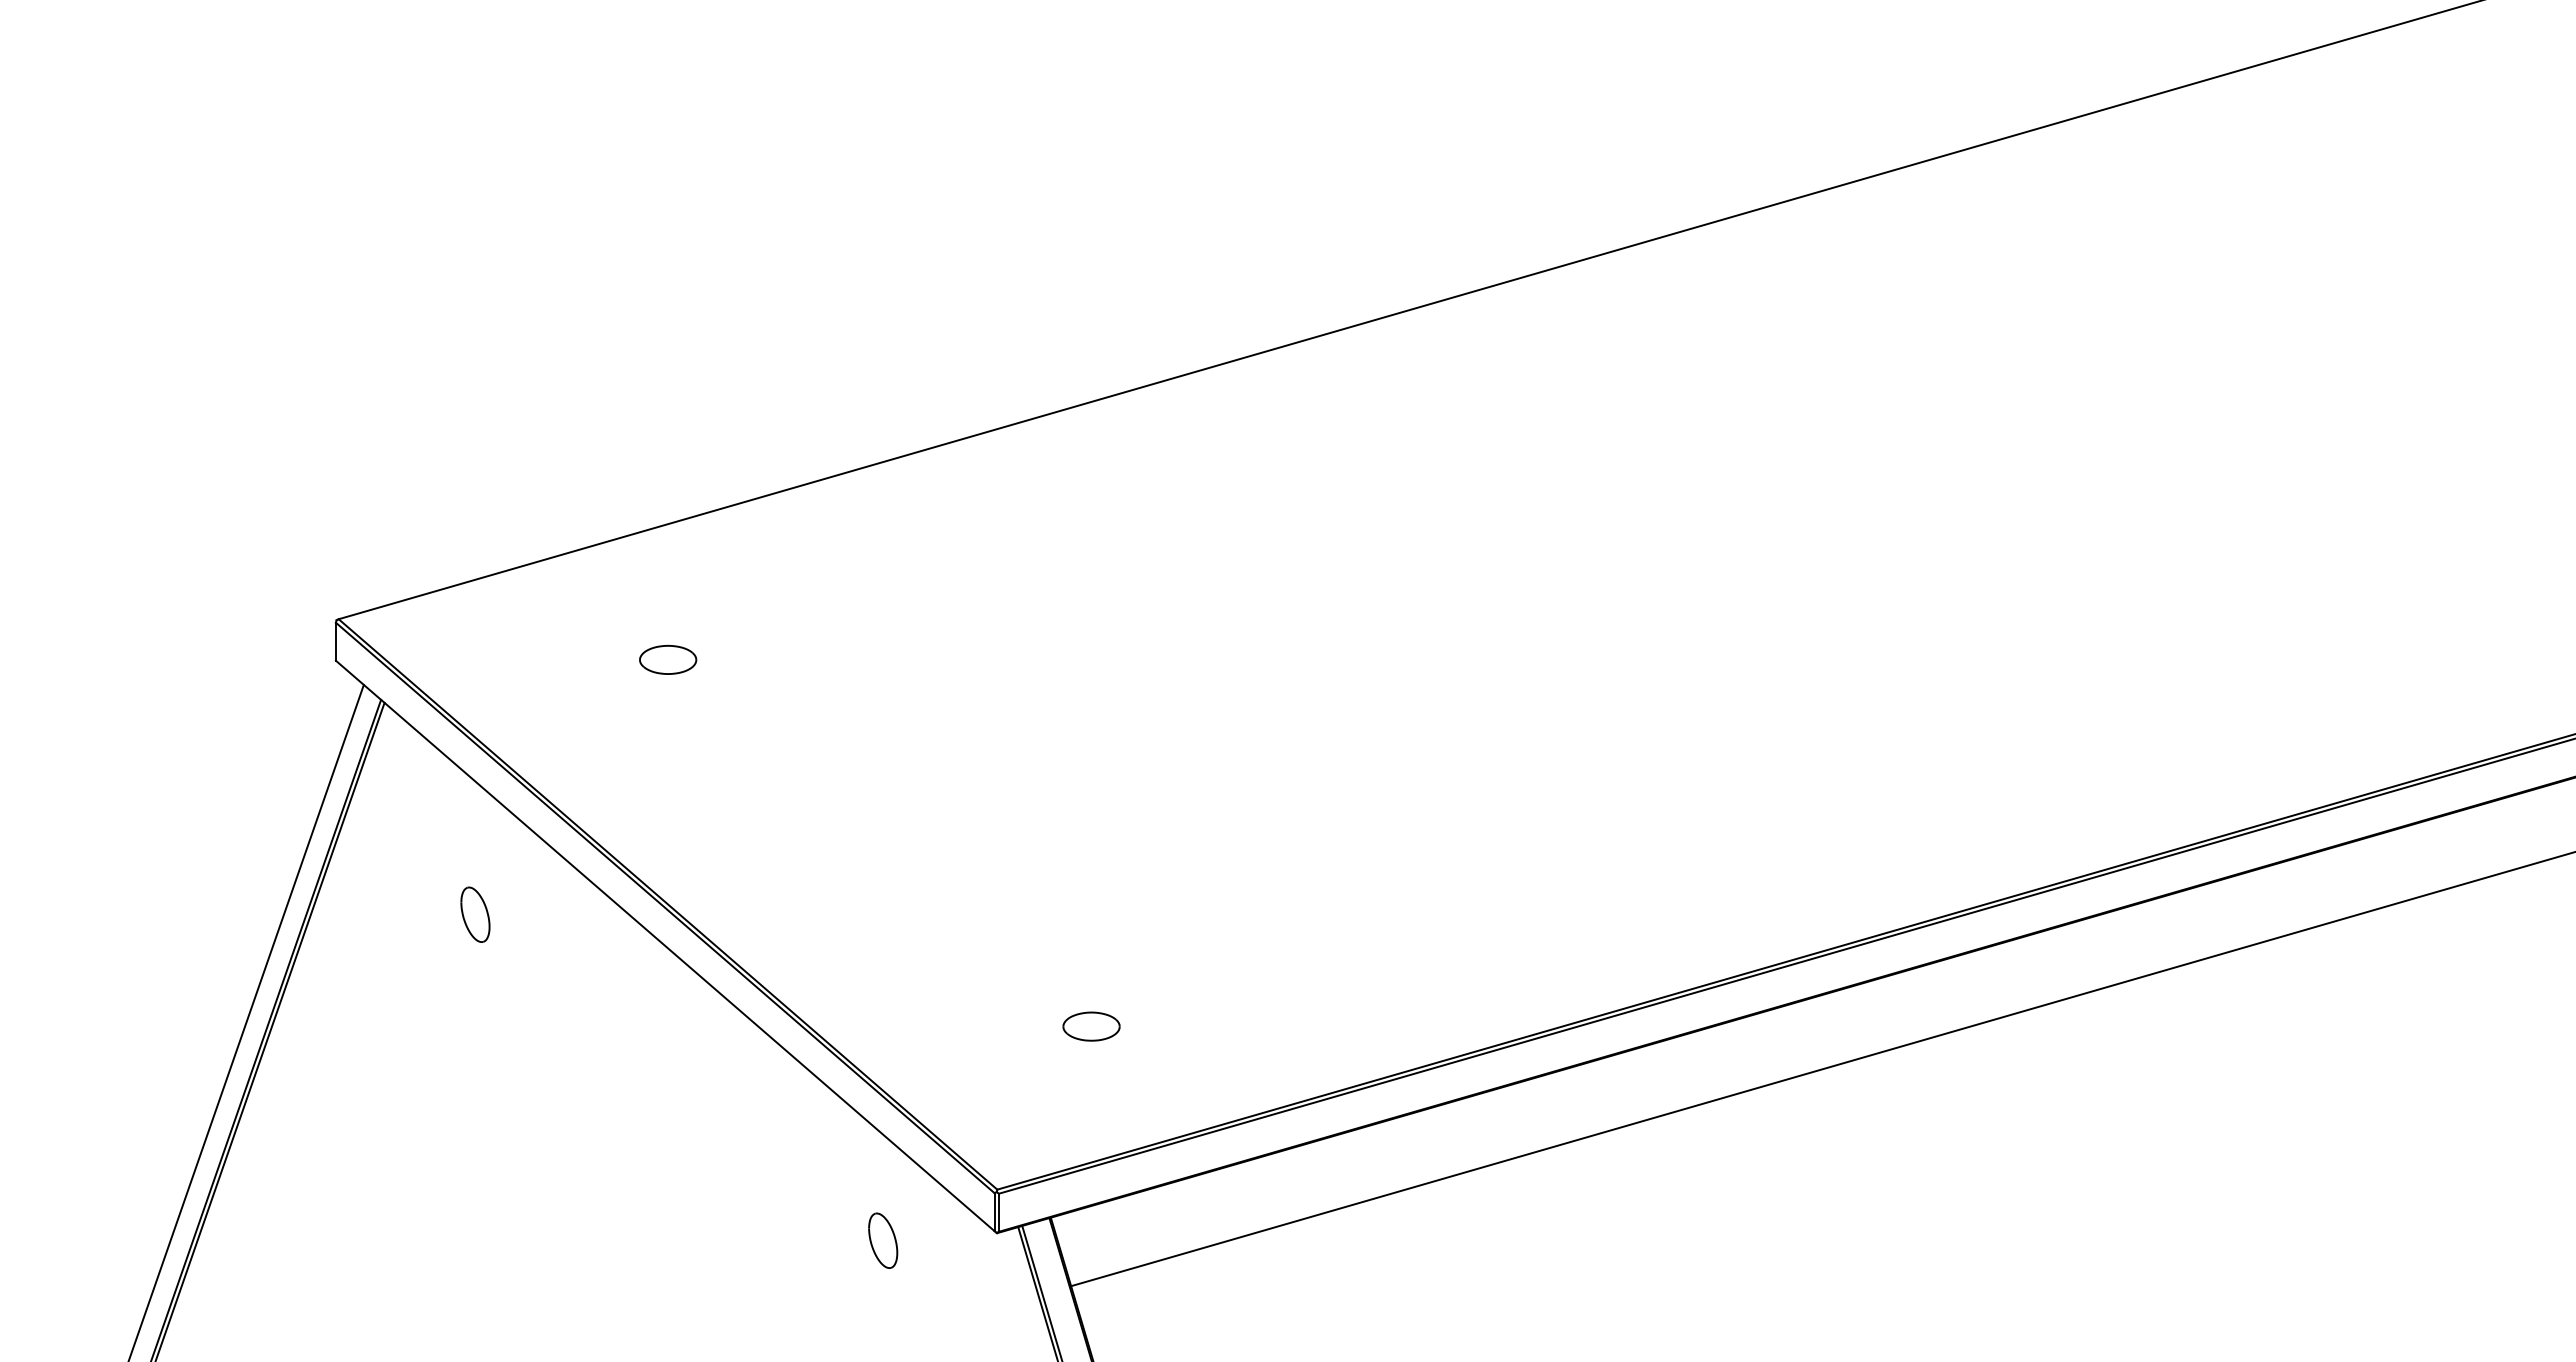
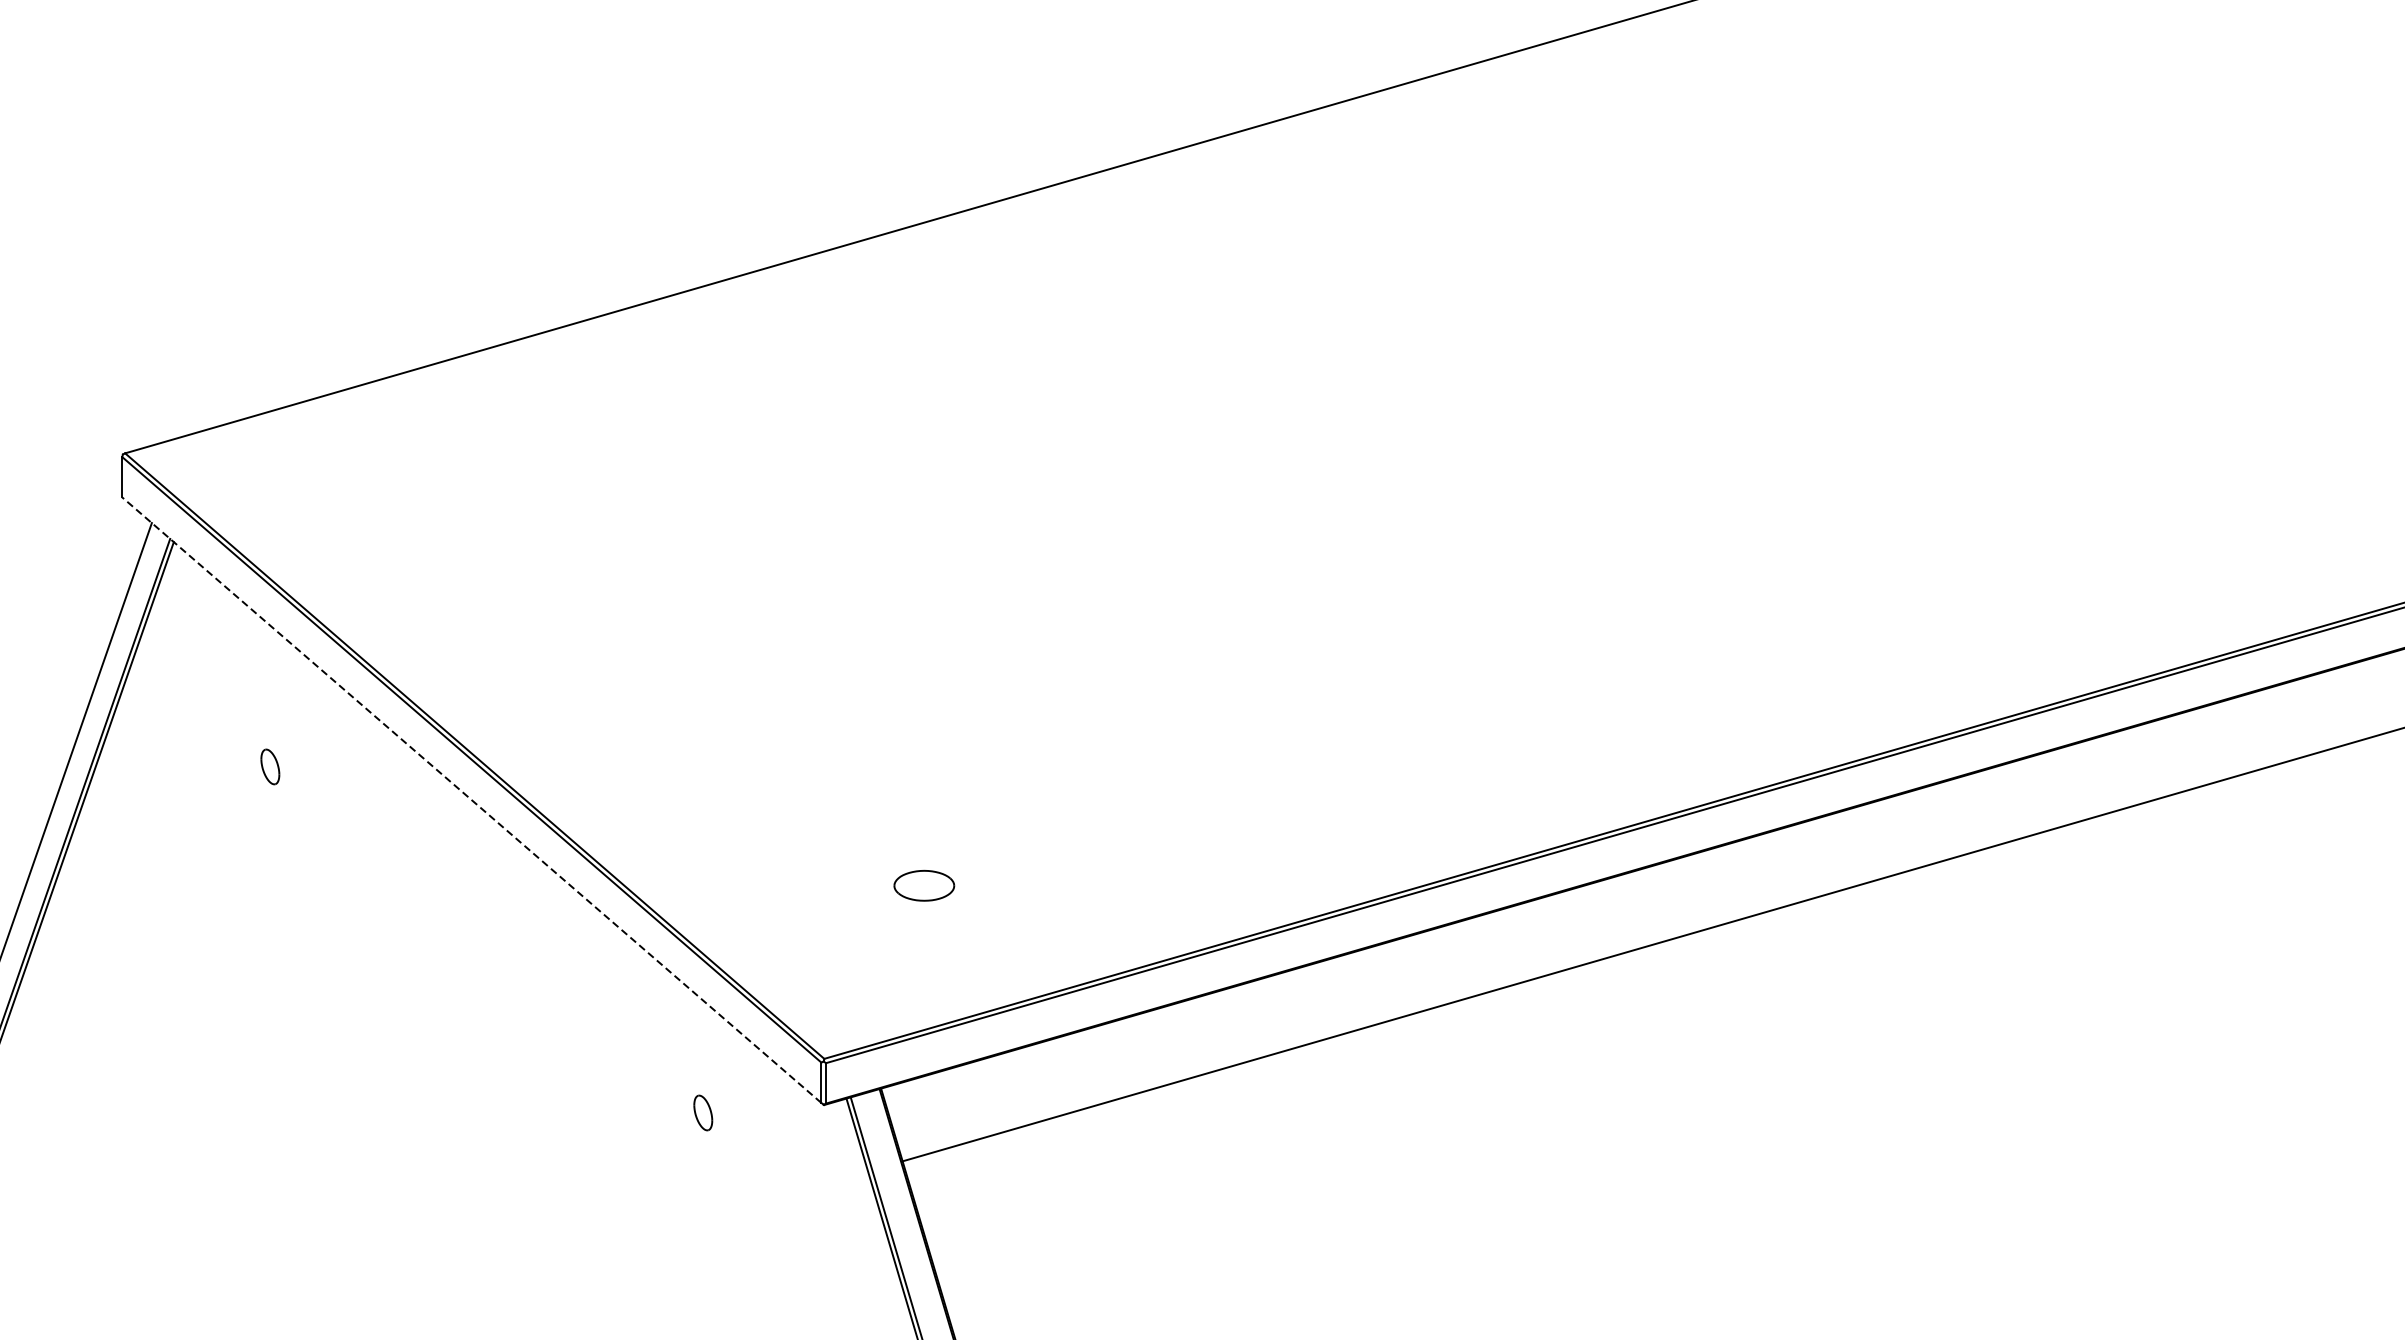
part: (668, 659) -> (475, 496), removed
part: (475, 914) -> (270, 766), size x0.6
line: (665, 945) -> (472, 799), solid -> dashed
part: (883, 1240) -> (703, 1112), size x0.6

